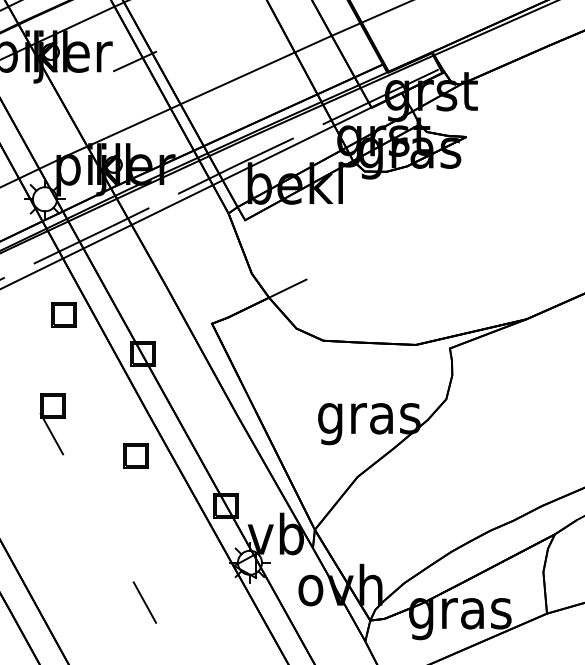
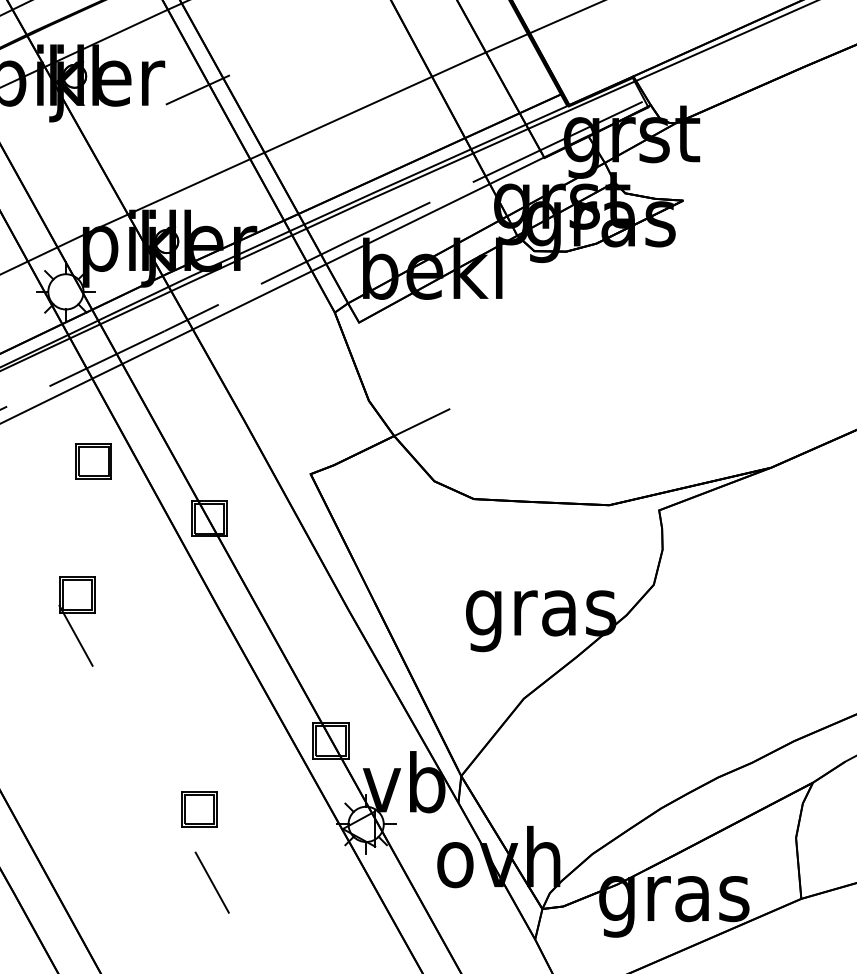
part: (135, 455) -> (198, 809), moved

